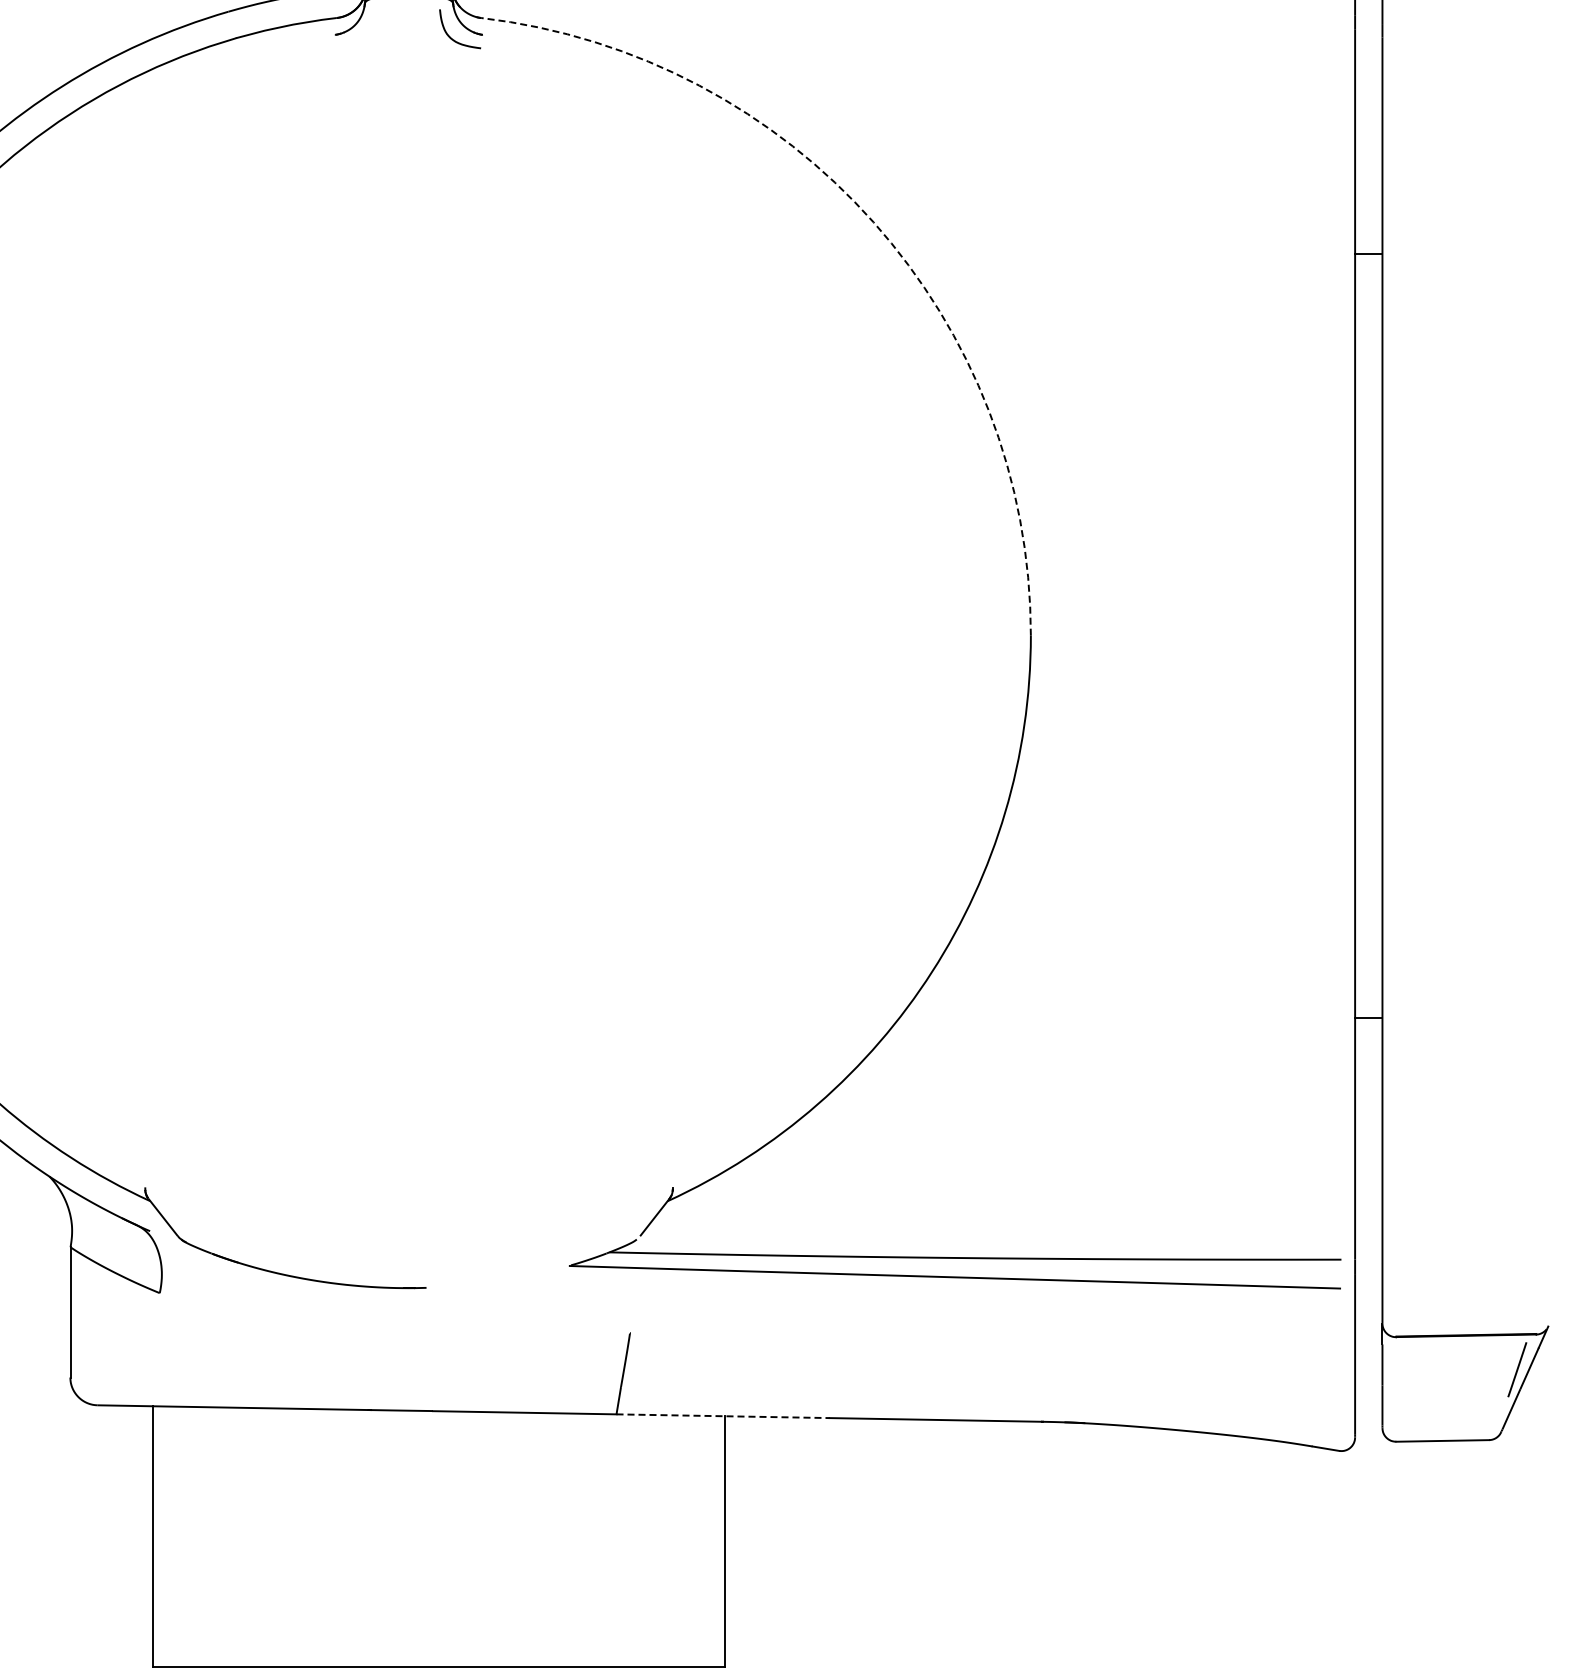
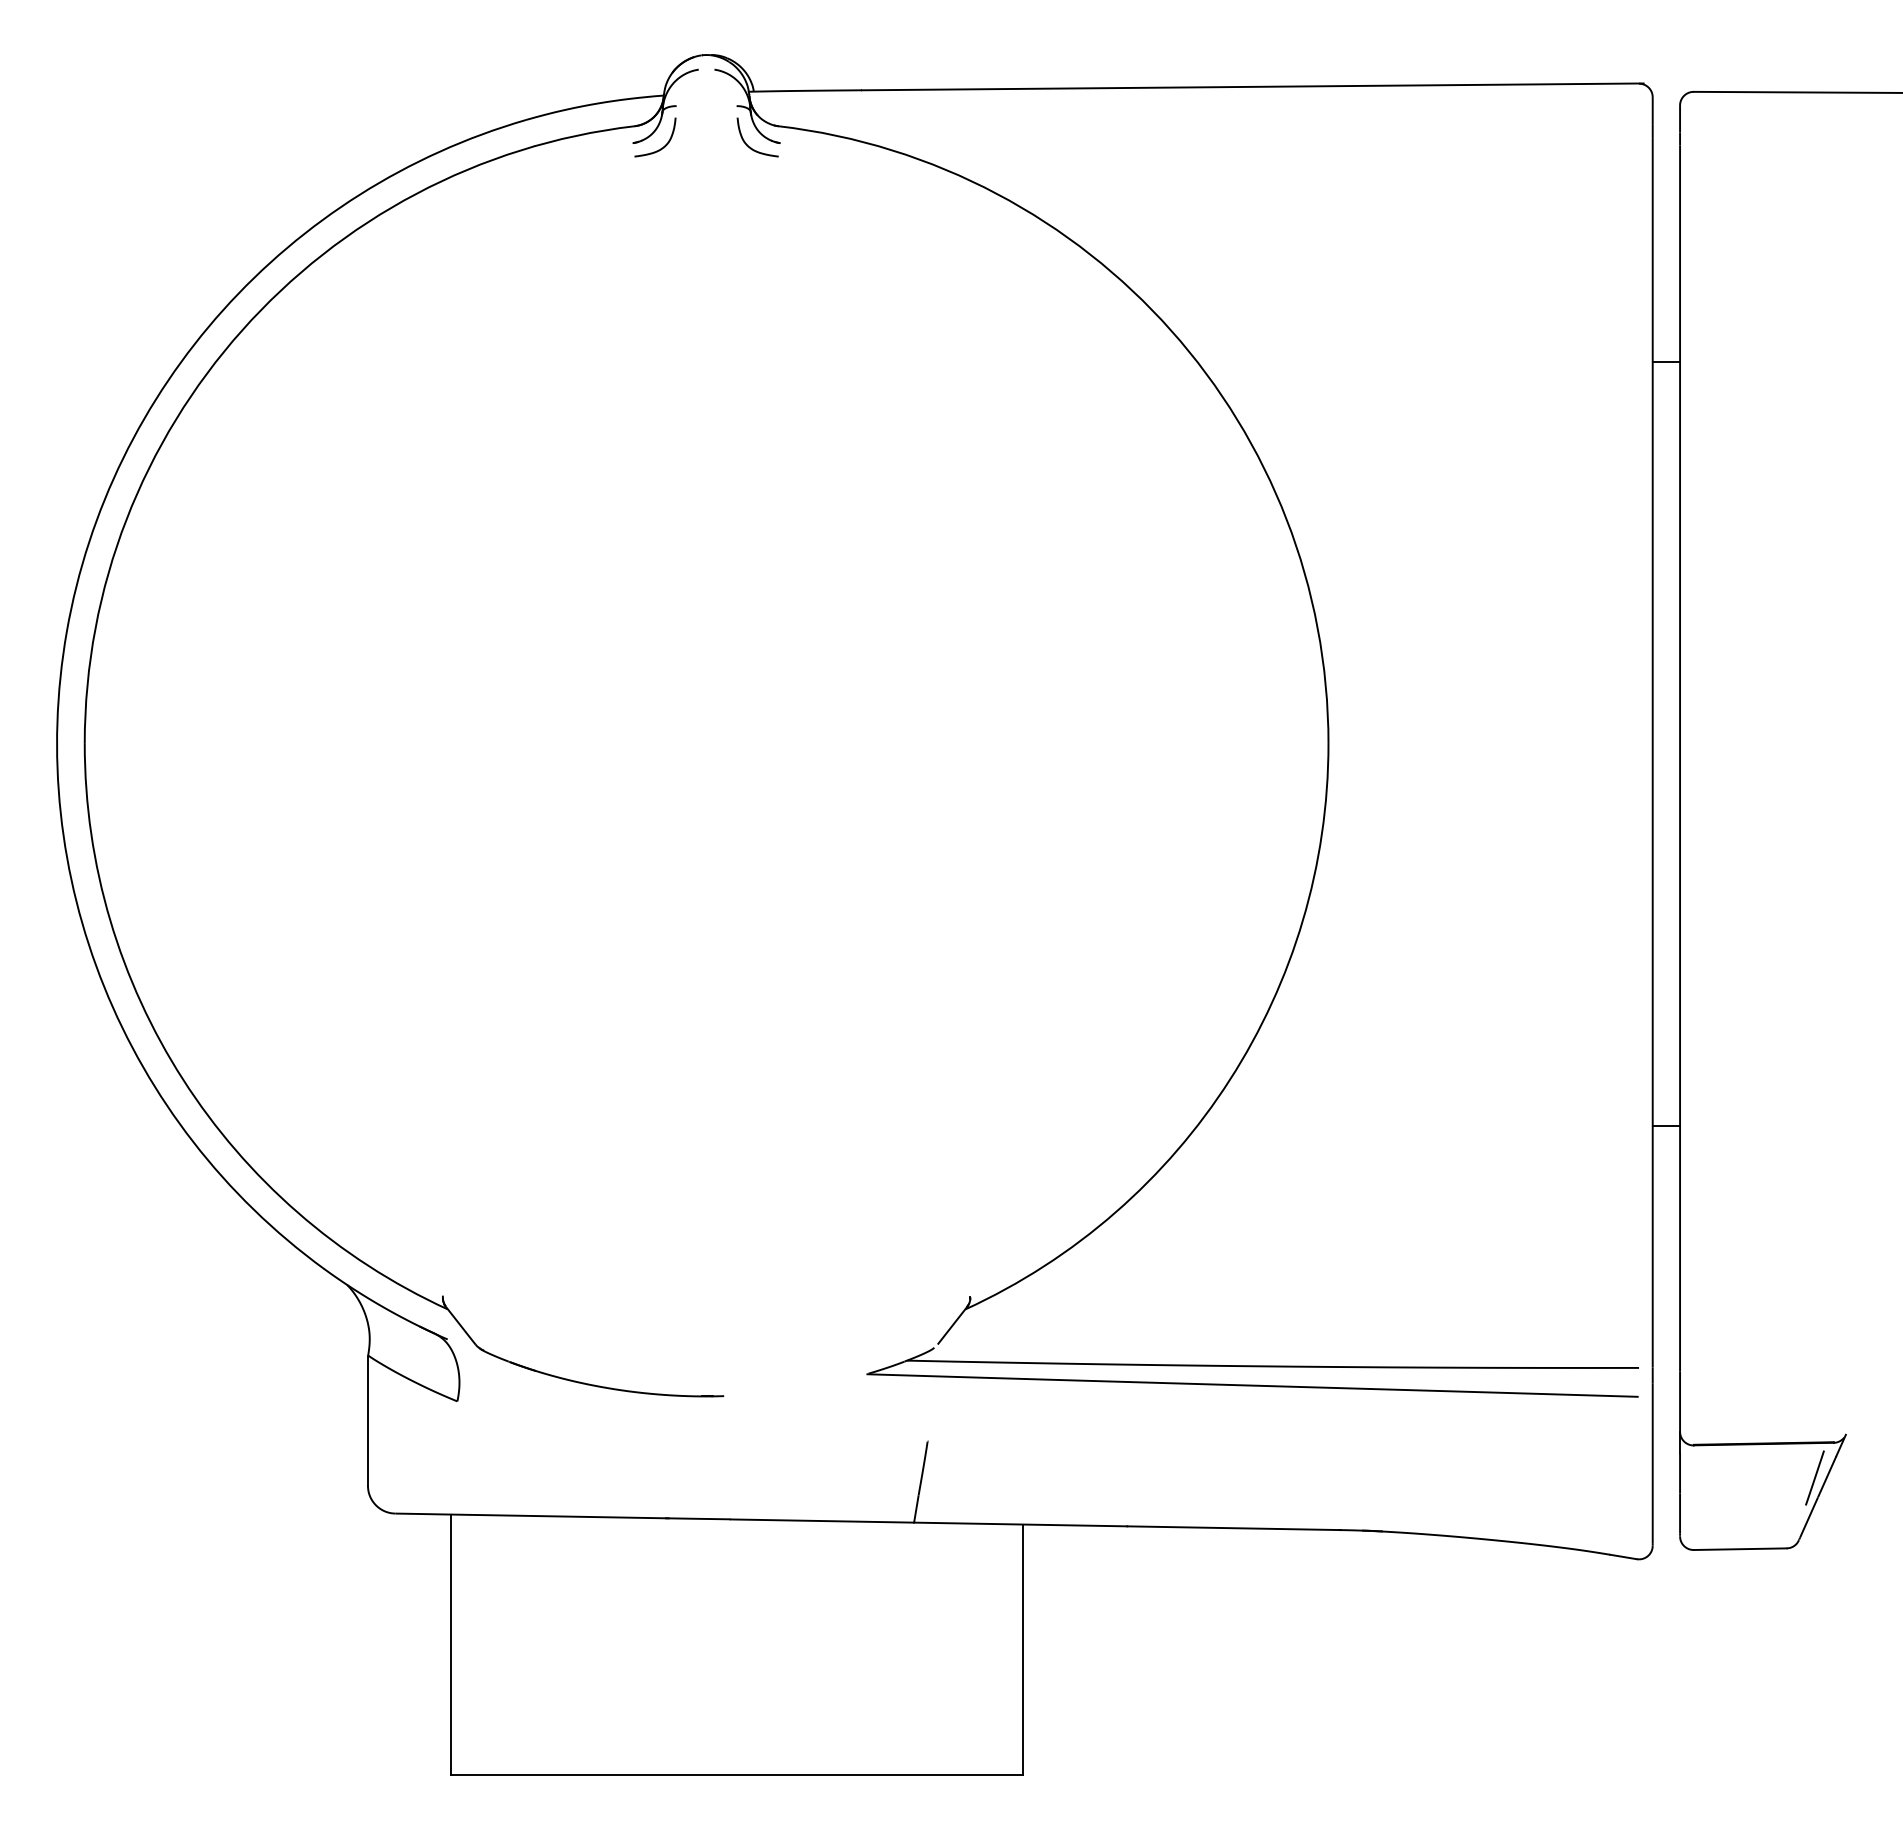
curve: (363, 39) -> (661, 147), added
arc: (873, 222) -> (1171, 330), dashed -> solid
line: (722, 1416) -> (1020, 1524), dashed -> solid

